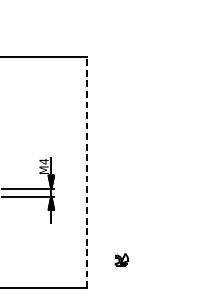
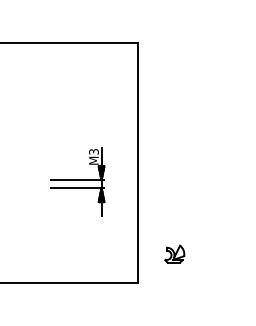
text: (43, 161) -> (93, 151), M4 -> M3
line: (86, 171) -> (138, 162), dashed -> solid
part: (121, 259) -> (174, 253), size x1.43

